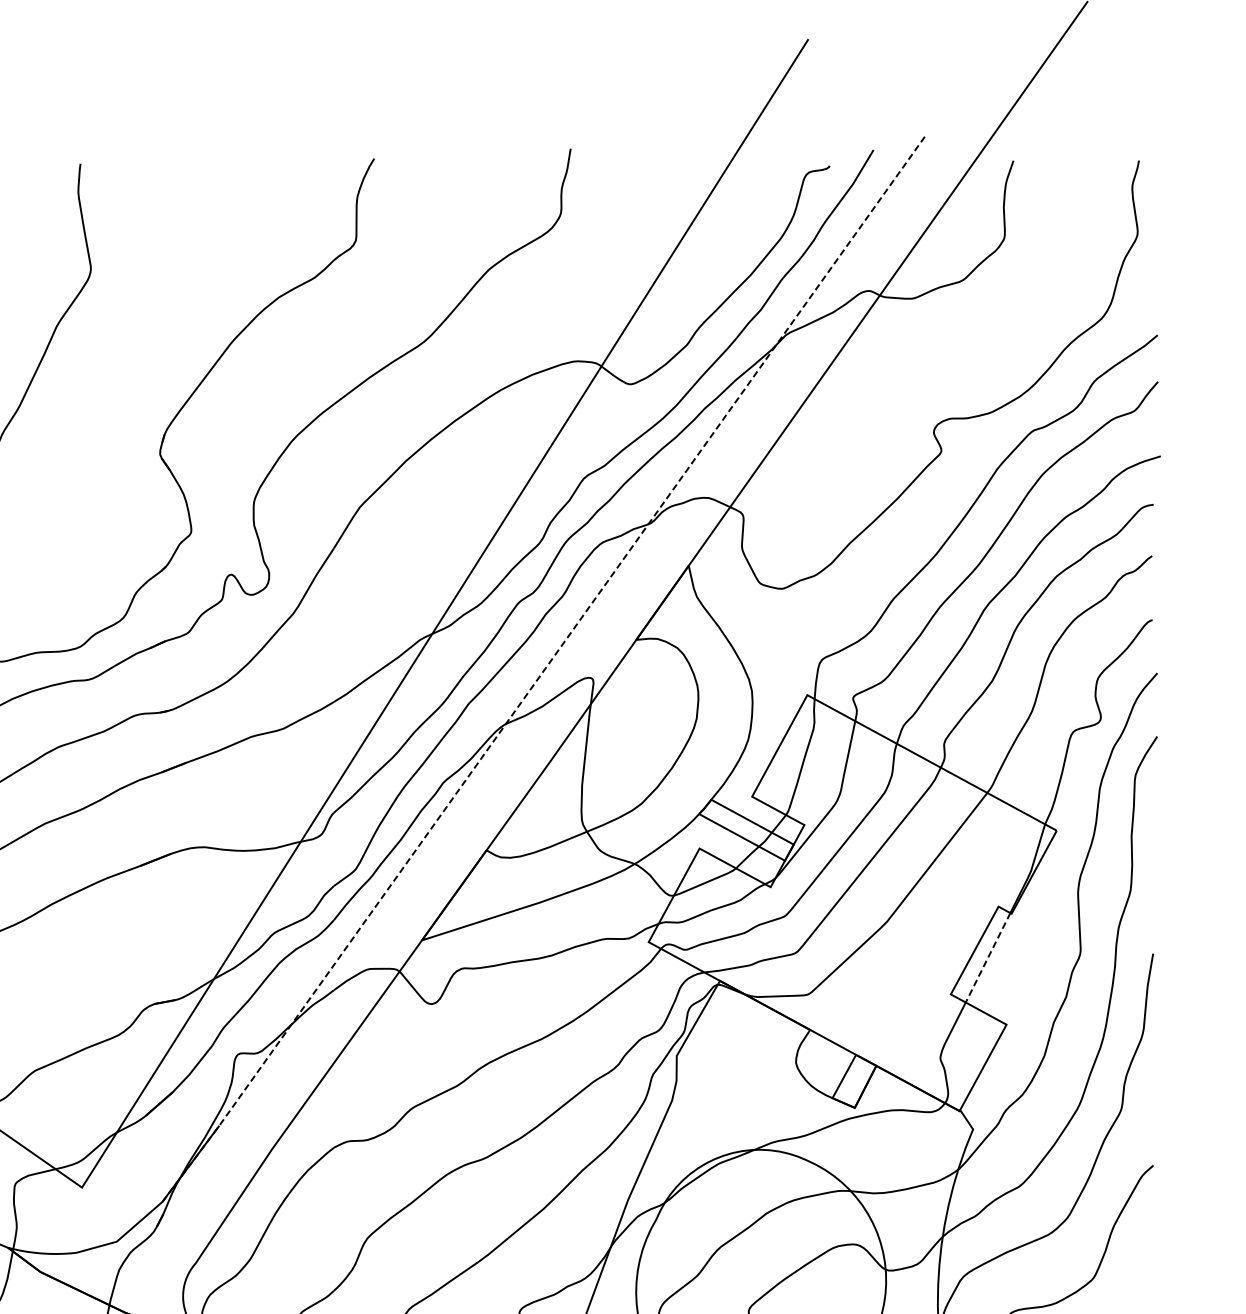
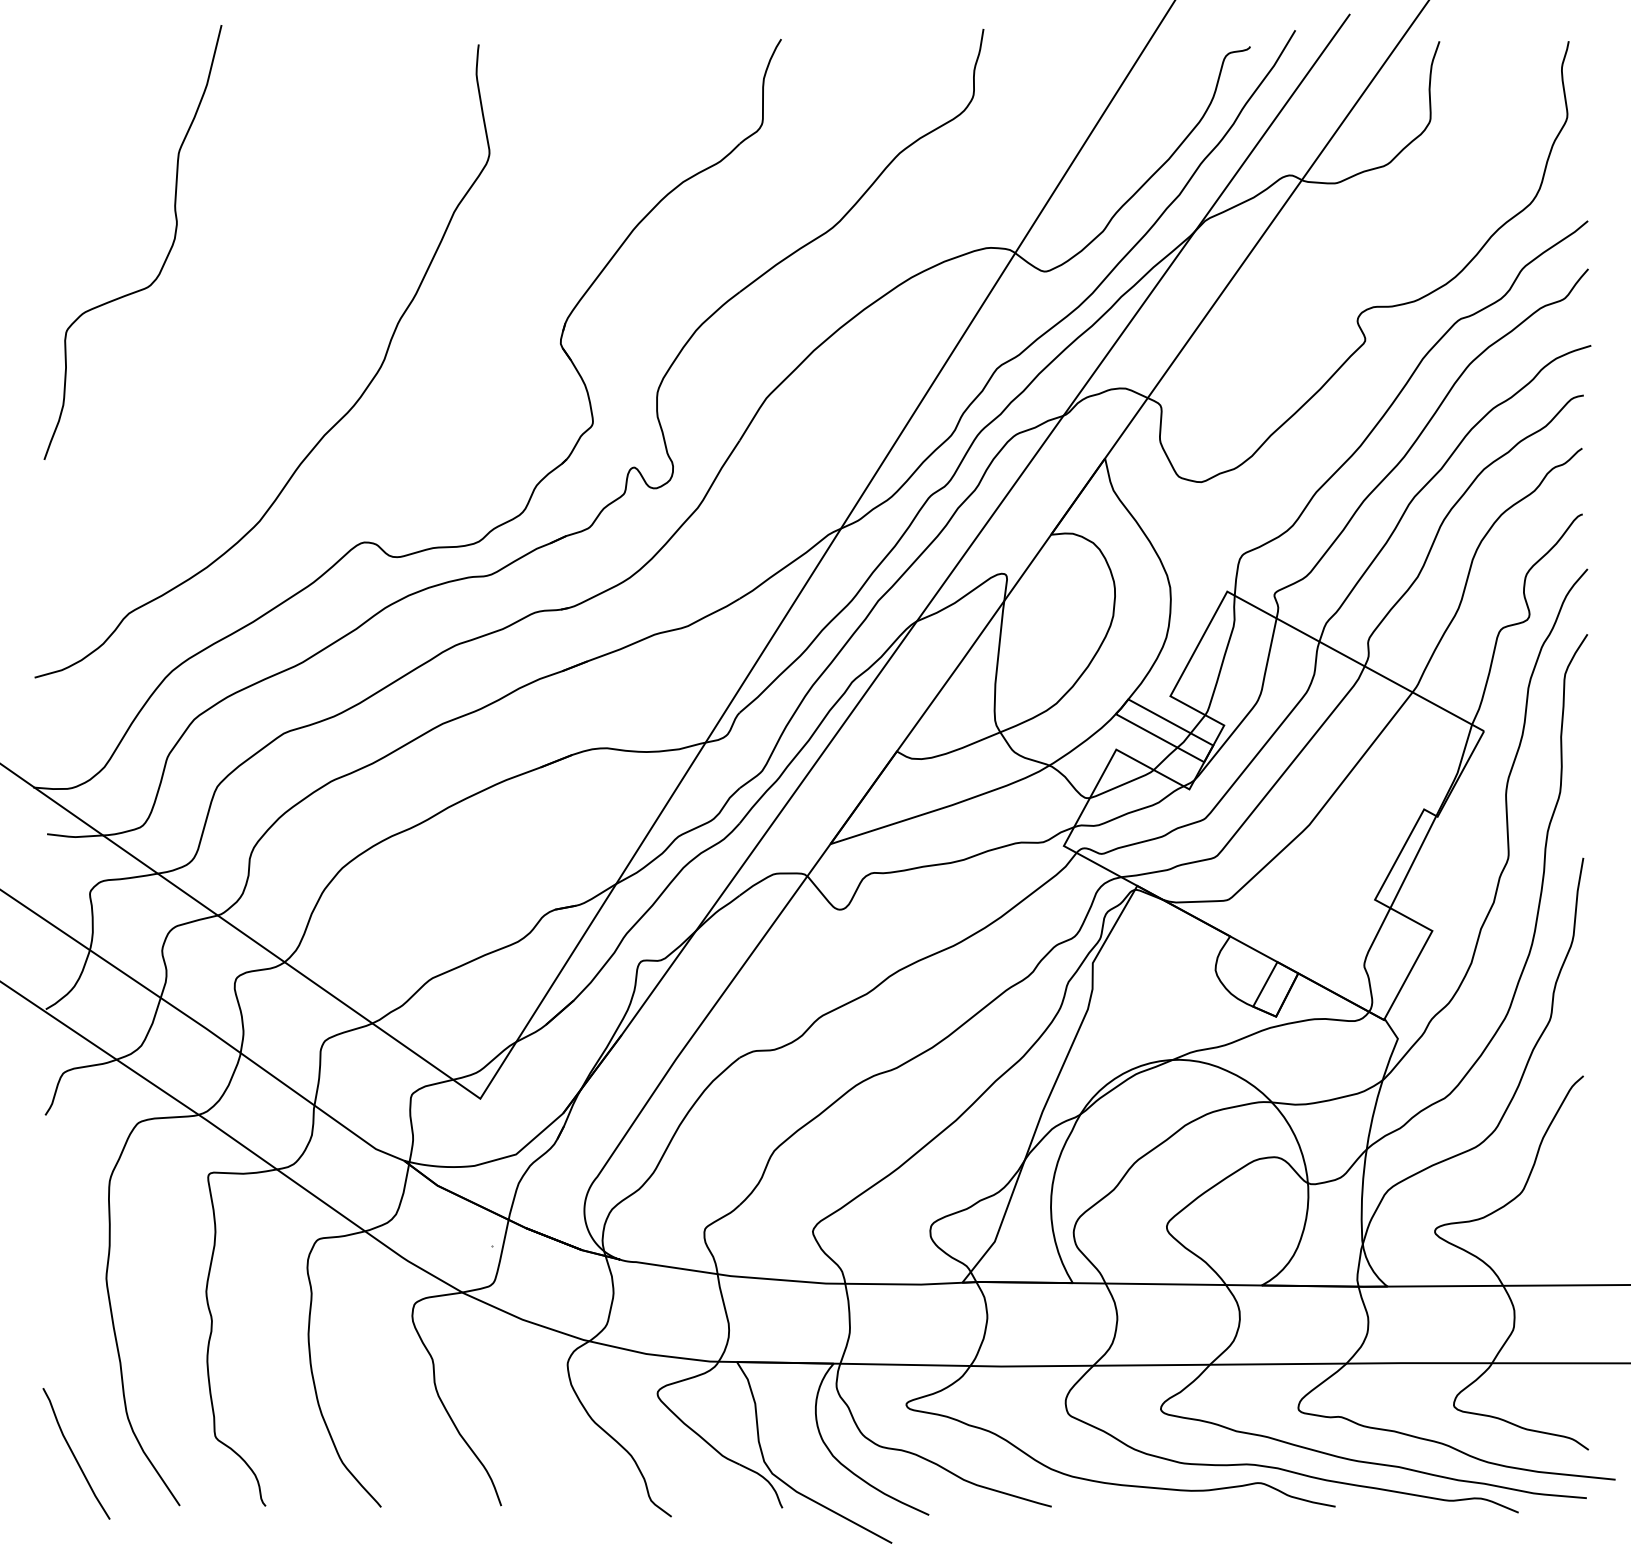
line: (545, 668) -> (957, 564), dashed -> solid
line: (988, 958) -> (1413, 862), dashed -> solid

